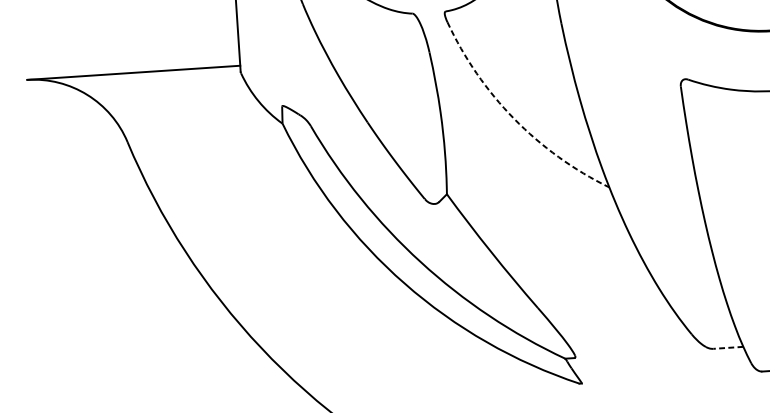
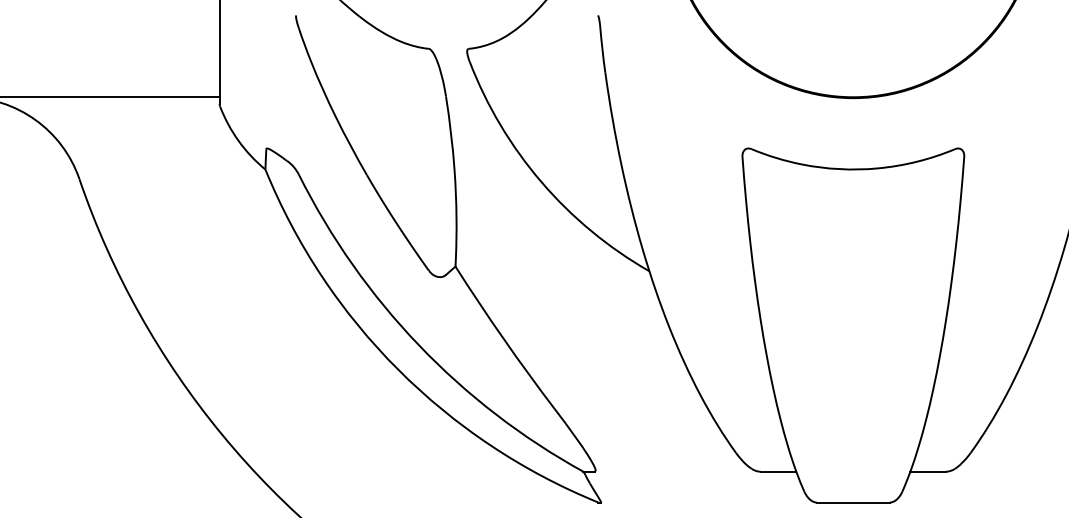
arc: (514, 119) -> (541, 182), dashed -> solid
line: (728, 347) -> (778, 471), dashed -> solid

